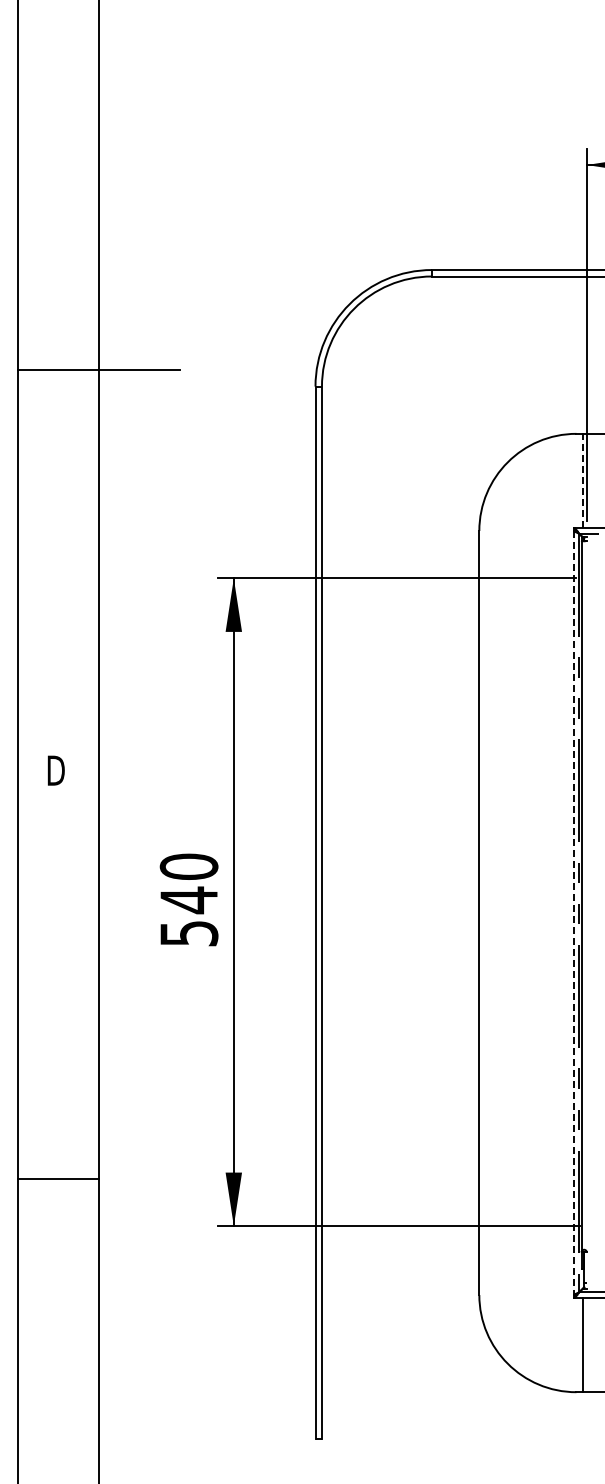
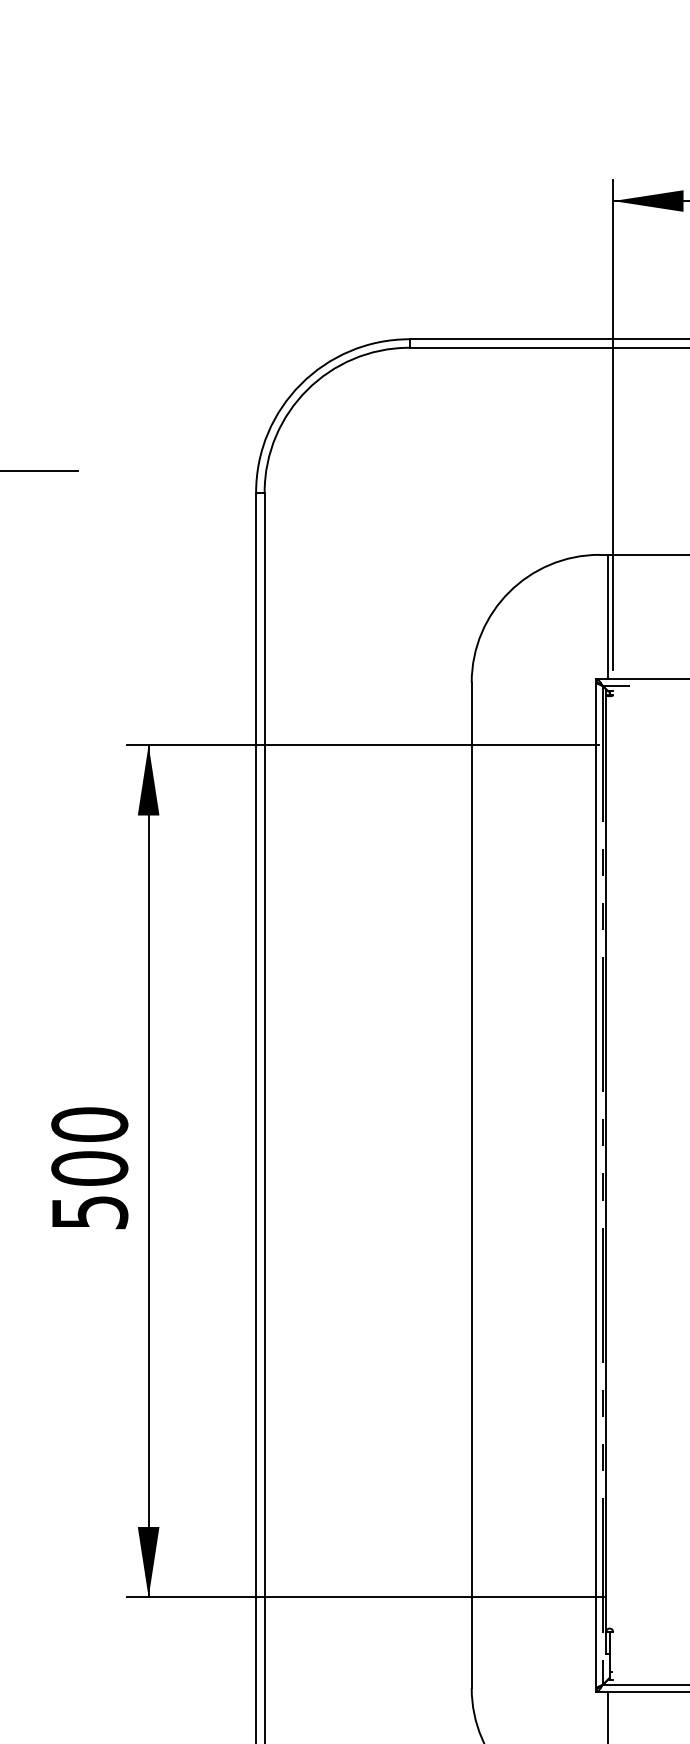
line: (582, 480) -> (607, 616), dashed -> solid
text: (188, 900) -> (88, 1168), 540 -> 500
line: (573, 913) -> (595, 1186), dashed -> solid

